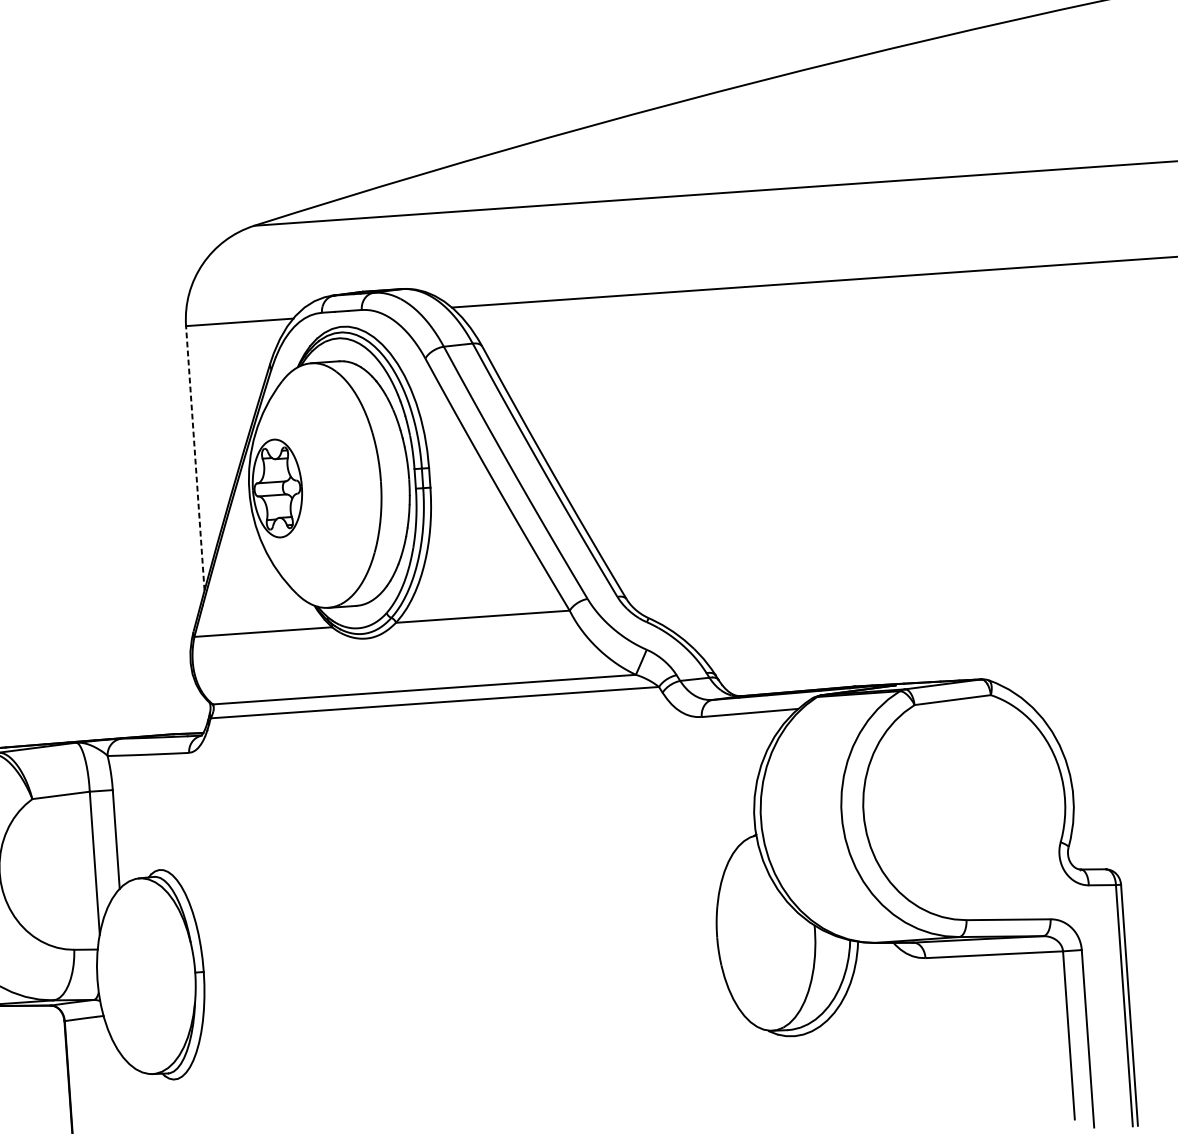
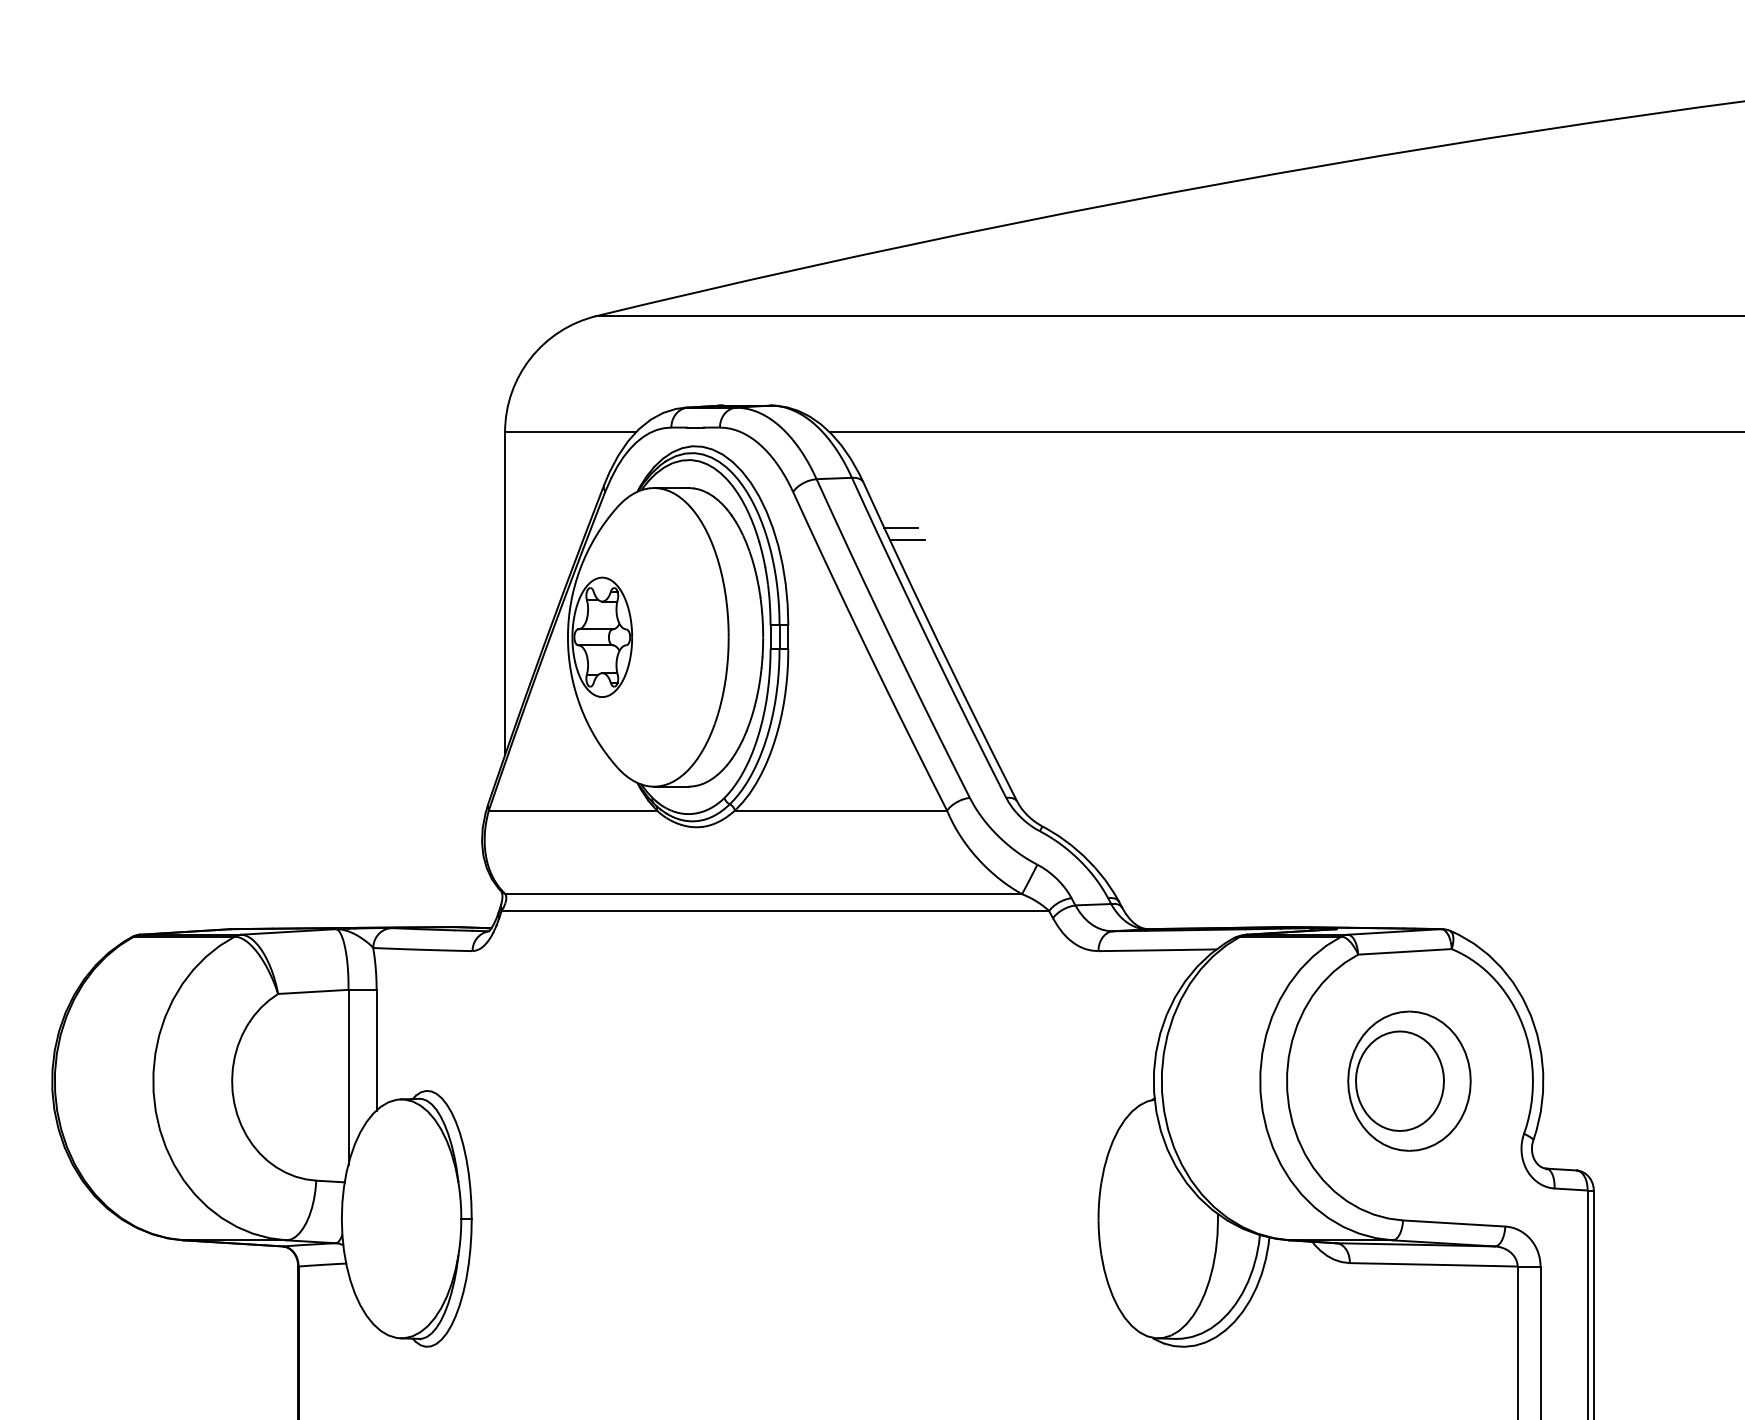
line: (516, 381) -> (901, 527), added
line: (520, 390) -> (906, 539), added
line: (195, 458) -> (505, 593), dashed -> solid
part: (963, 805) -> (1409, 1080), added

